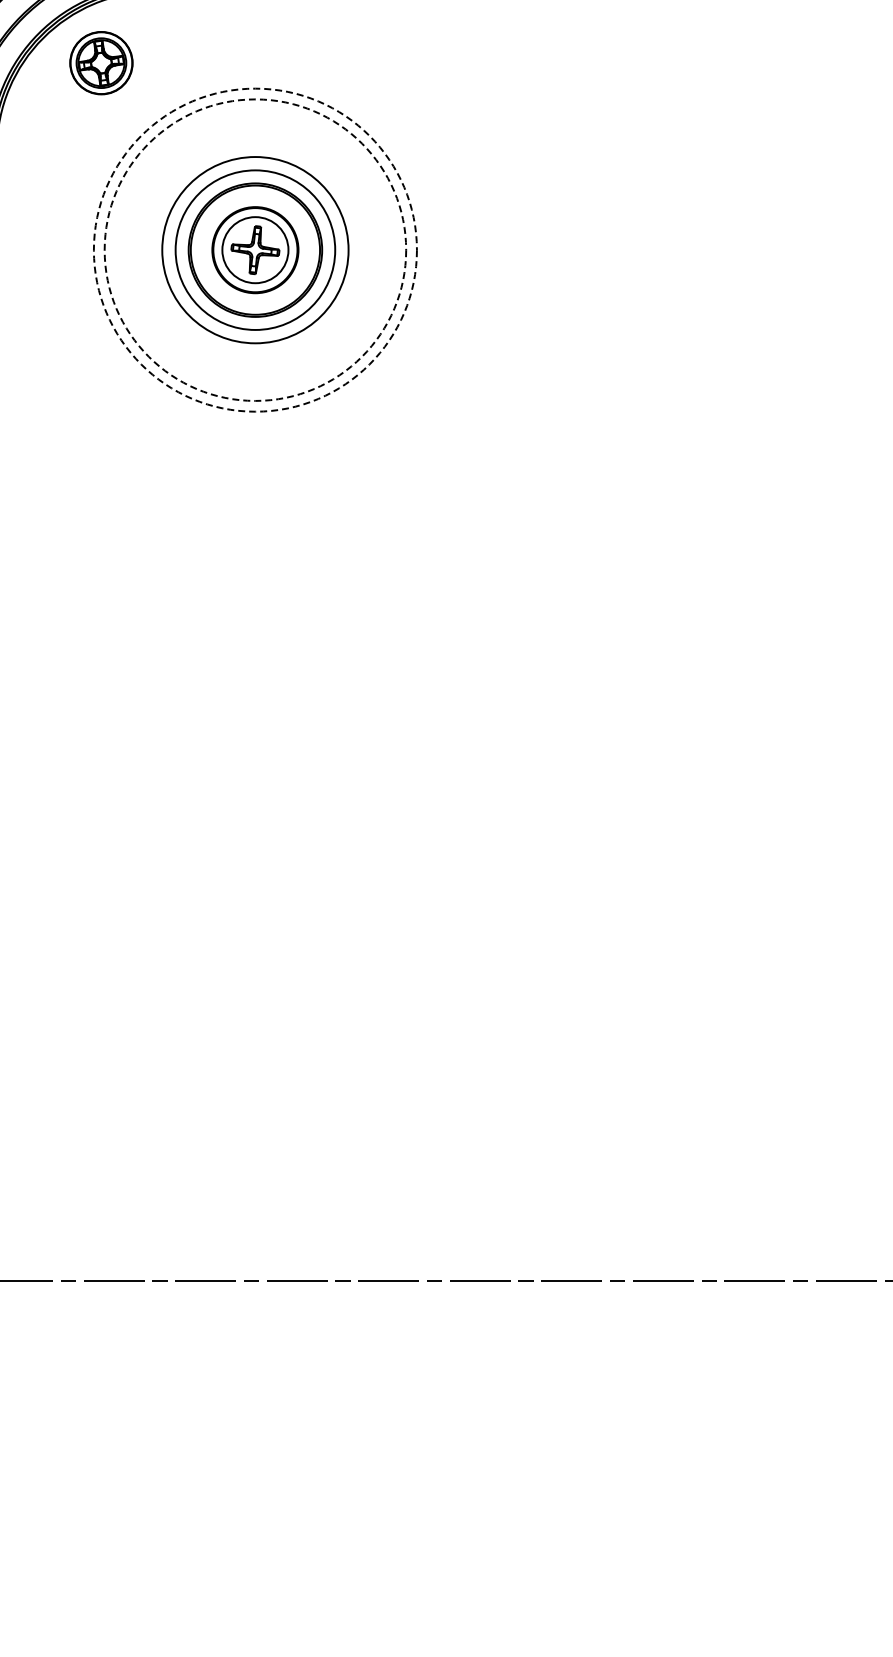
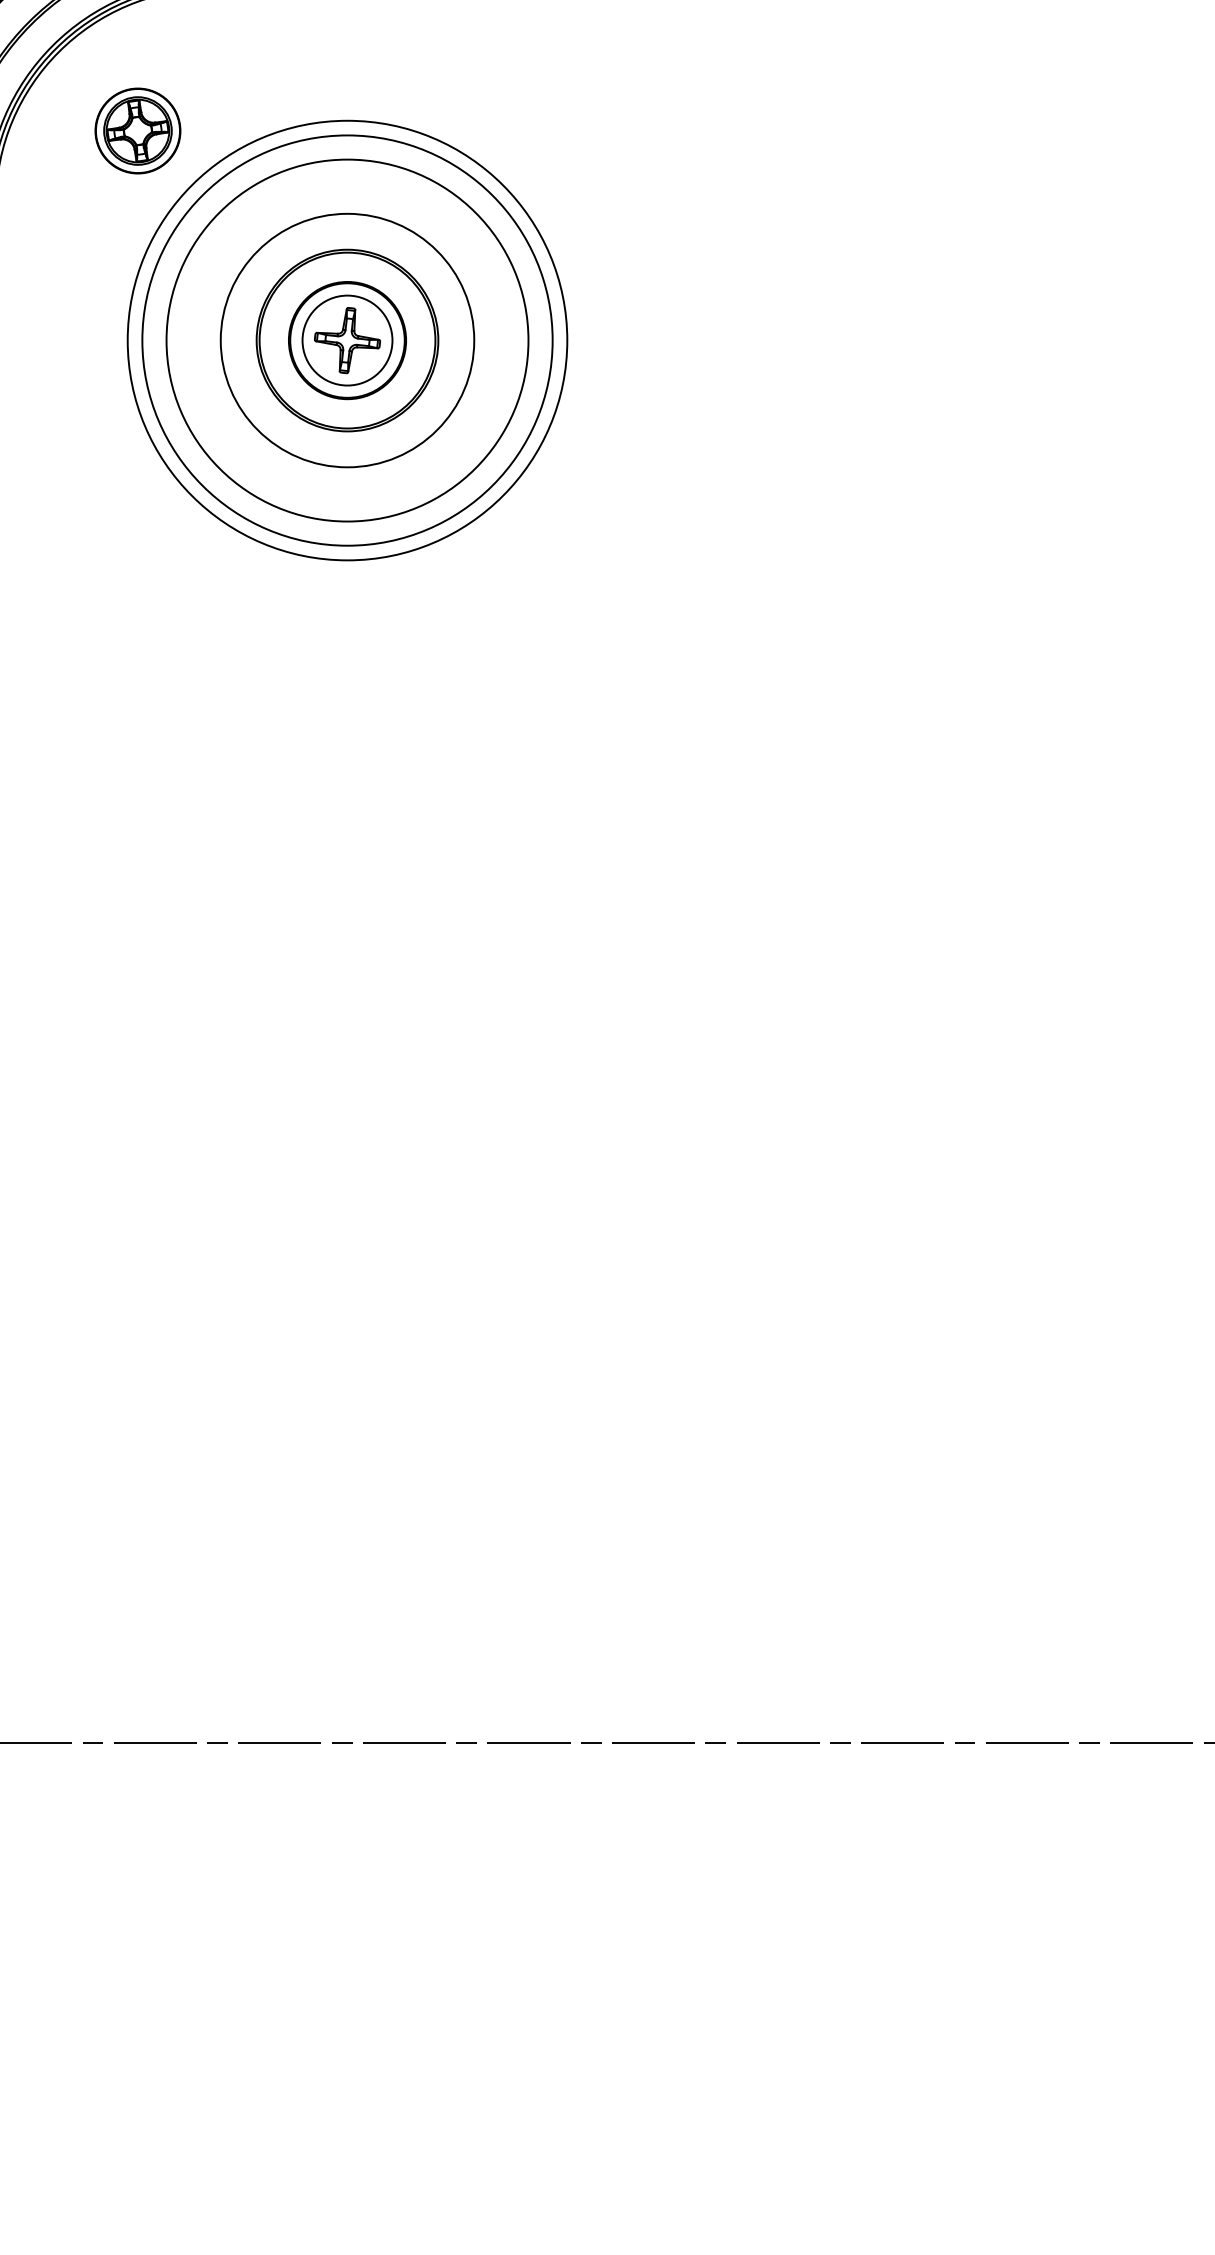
part: (101, 63) -> (138, 131), moved
circle: (254, 249) -> (346, 339), dashed -> solid
circle: (255, 249) -> (347, 339), dashed -> solid
circle: (255, 250) -> (347, 341), size x1.67

